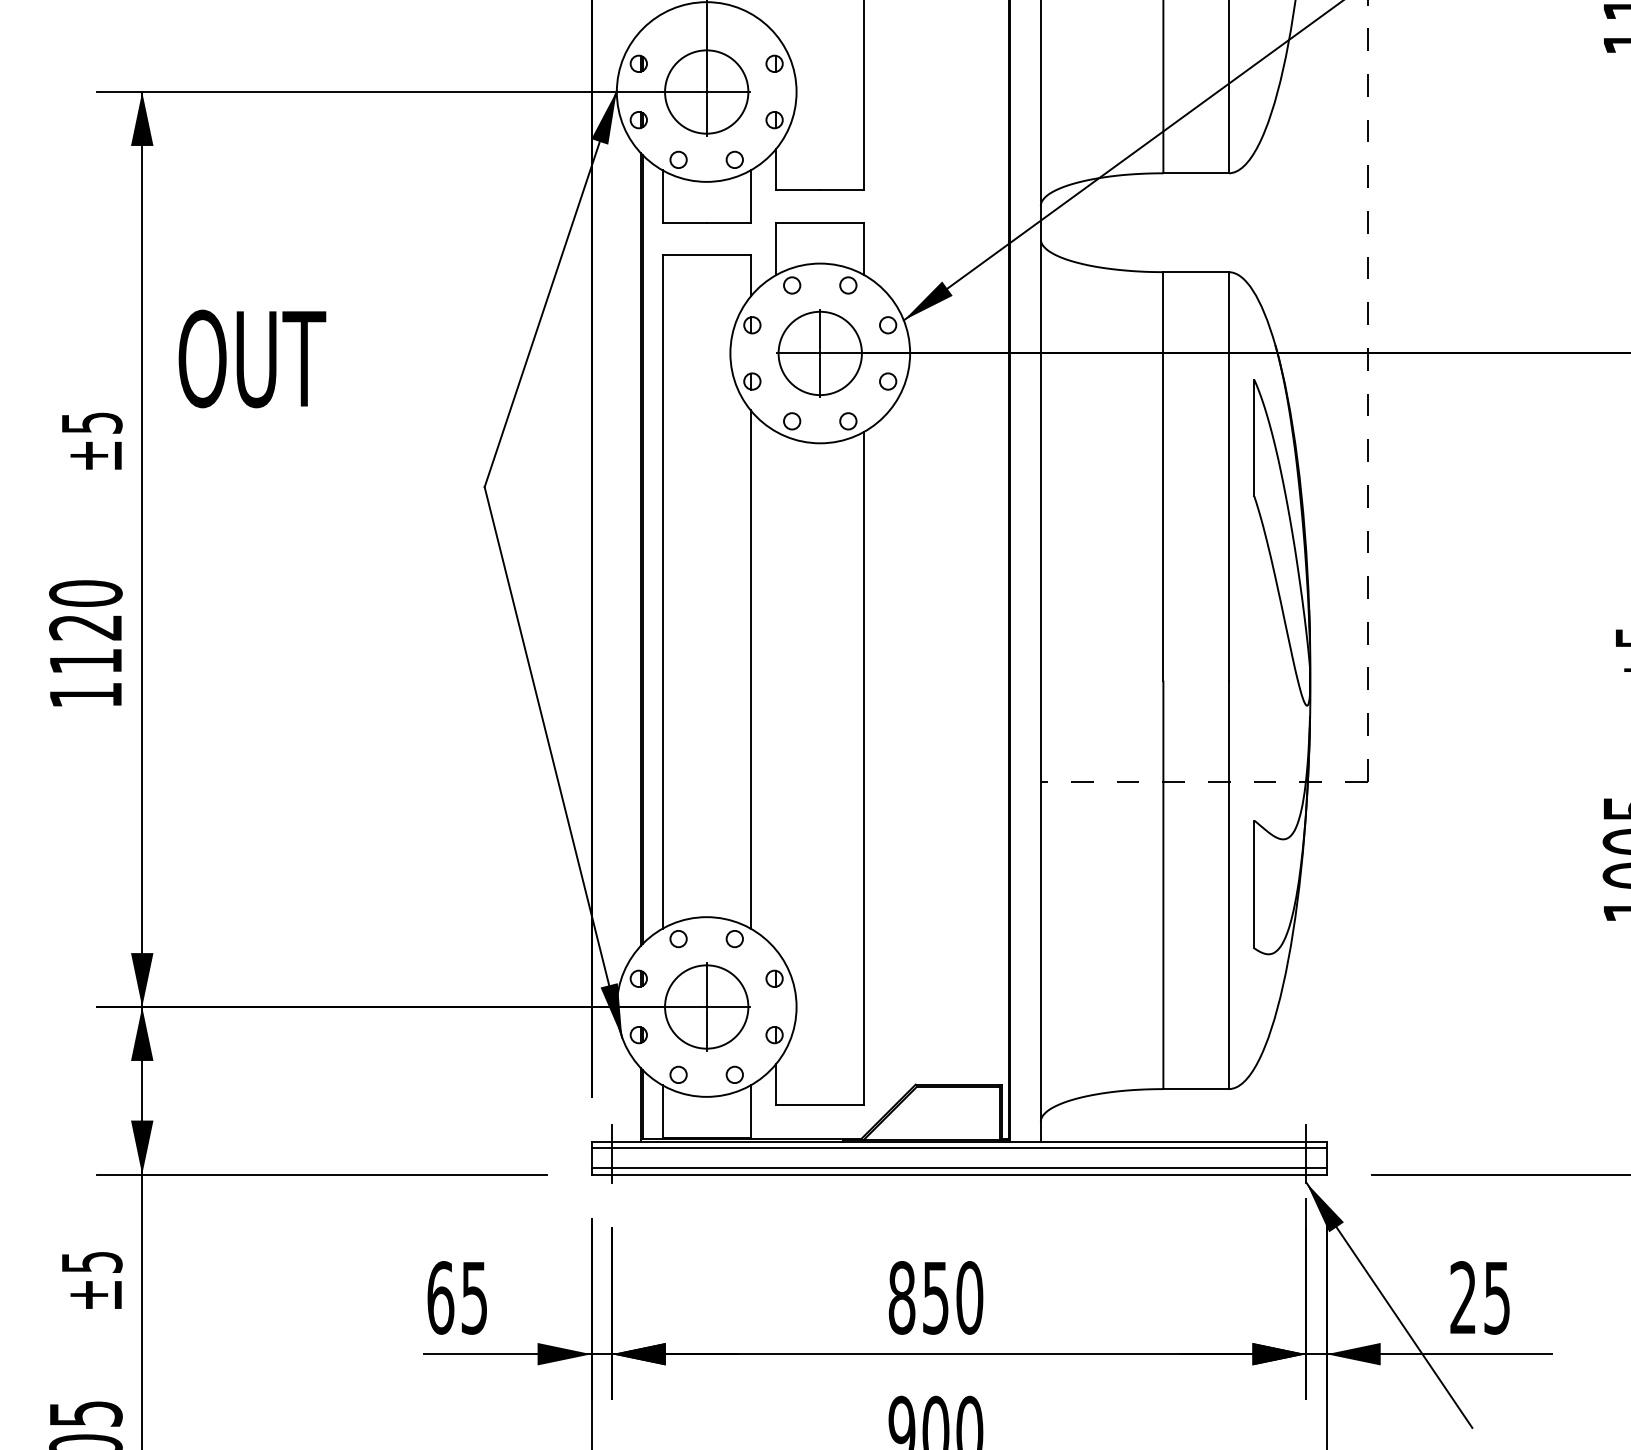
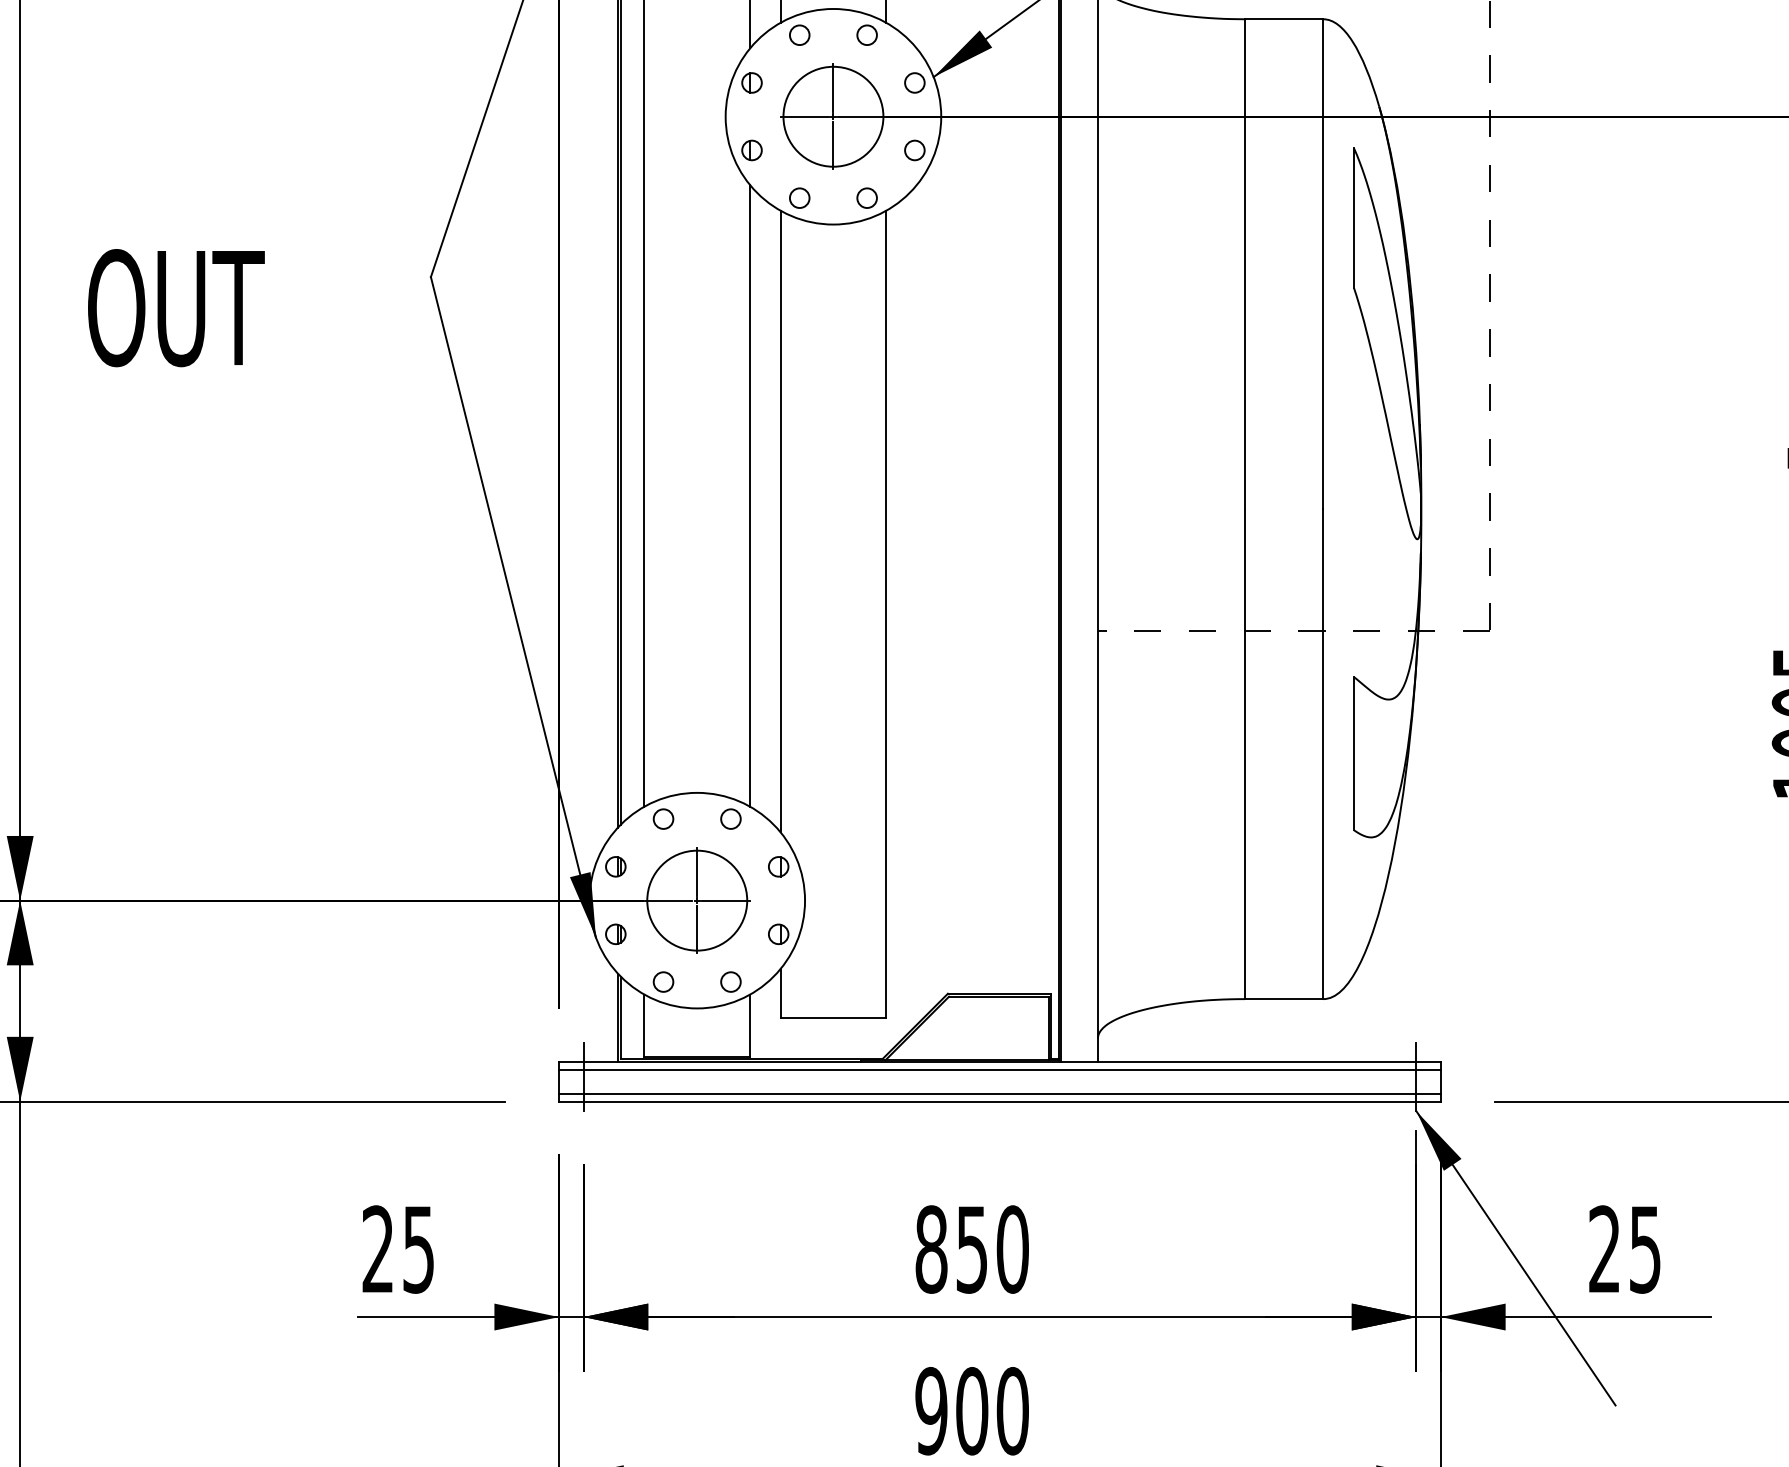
text: (252, 358) -> (176, 307), moved
line: (776, 690) -> (780, 521), added
text: (440, 1297) -> (377, 1249), 65 -> 25

